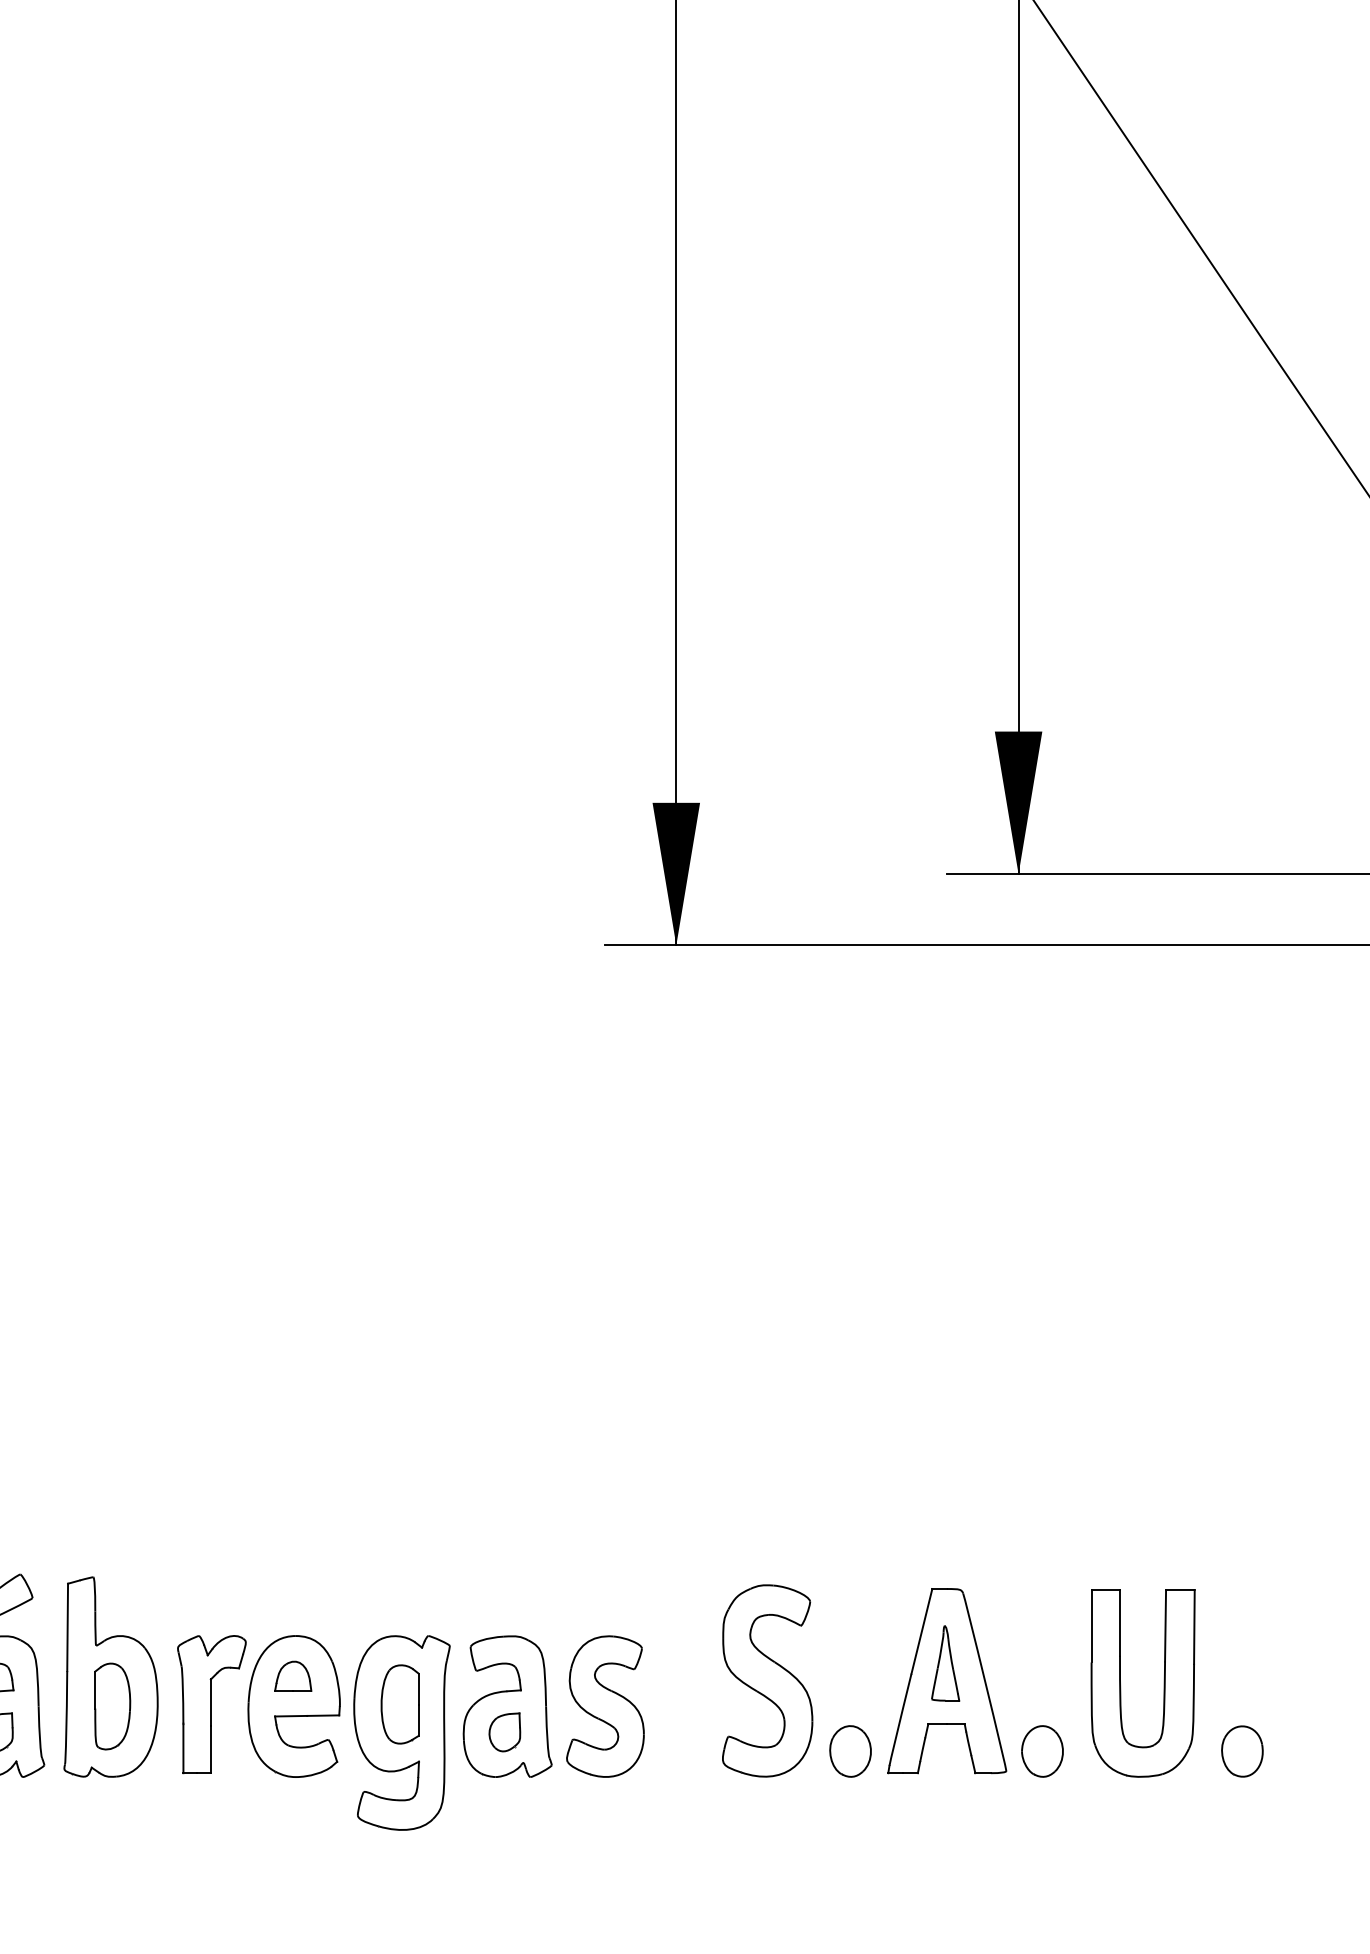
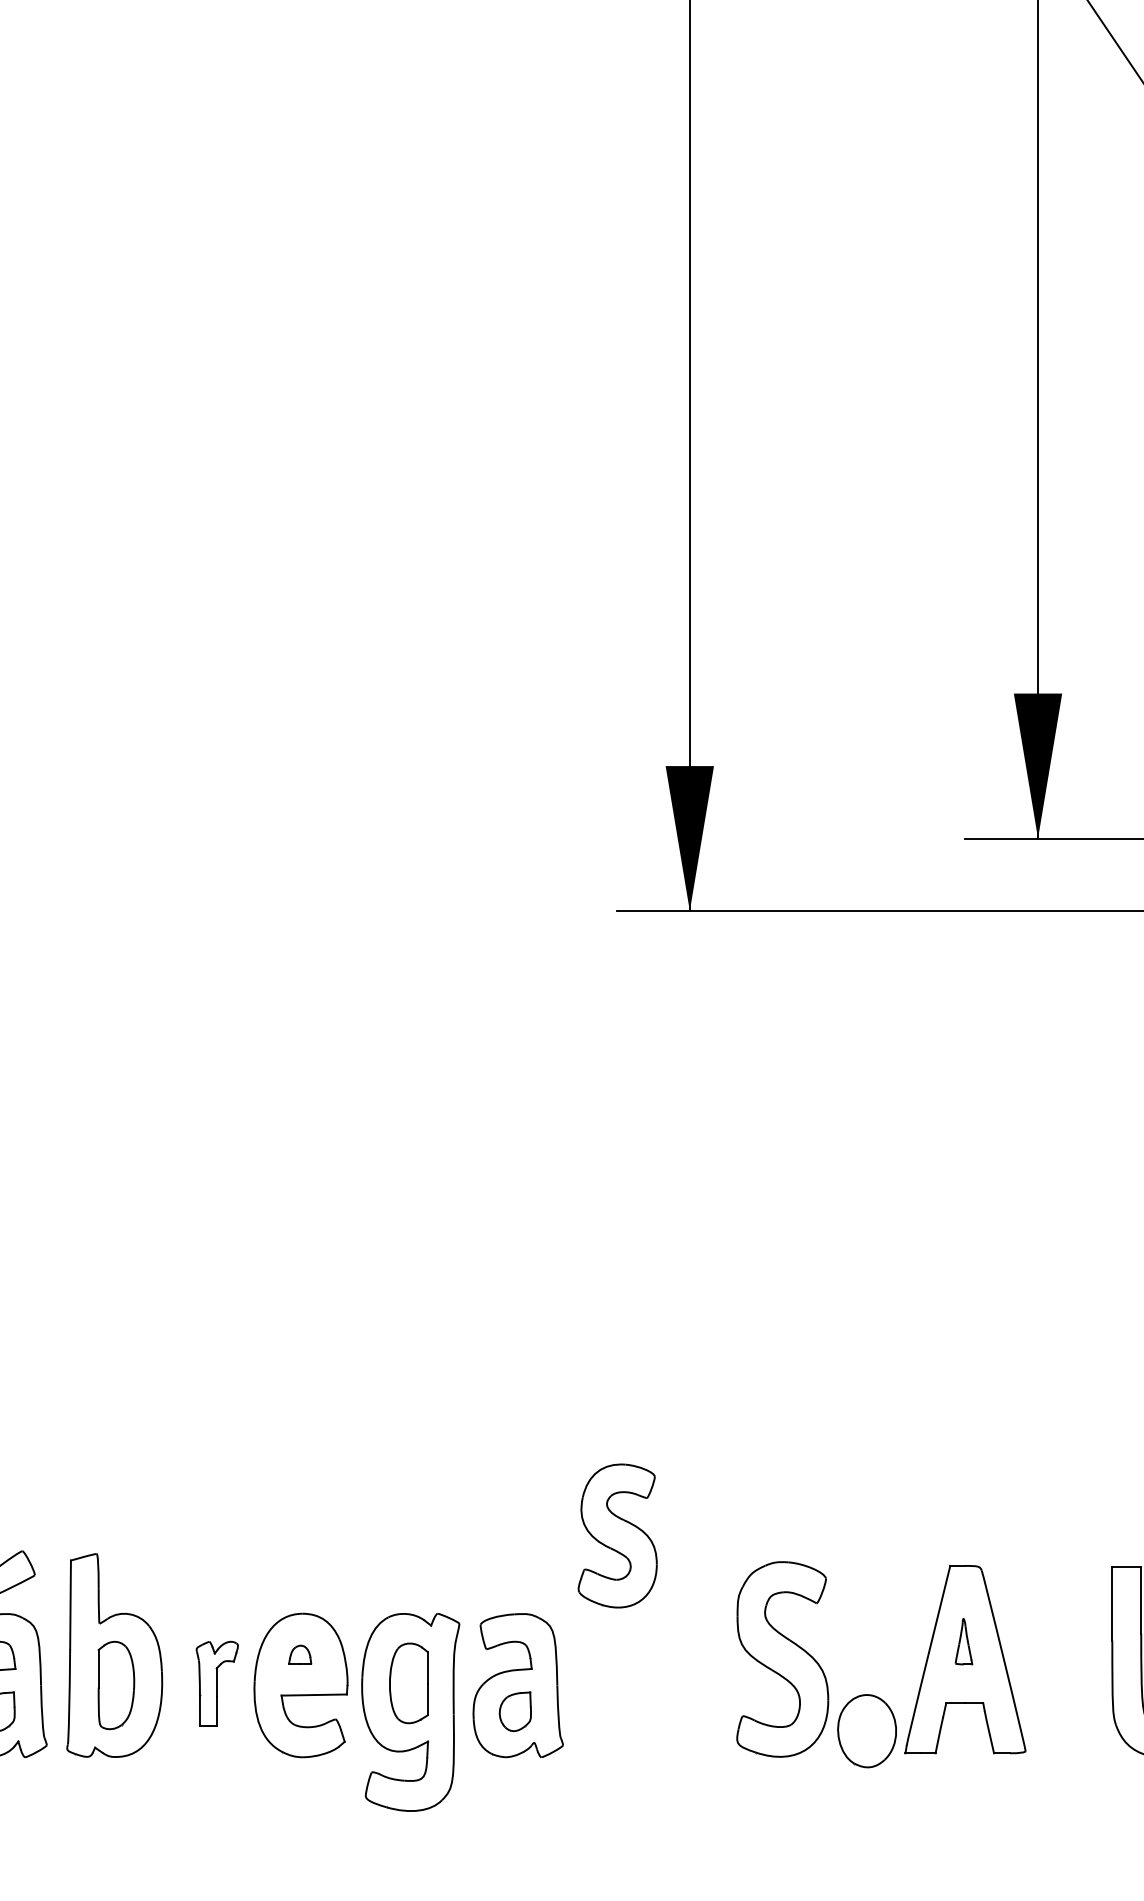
part: (945, 1663) -> (963, 1641), size x0.6
part: (293, 1675) -> (300, 1653), size x0.6
part: (211, 1704) -> (216, 1683), size x0.6
part: (605, 1706) -> (617, 1535), moved
part: (850, 1751) -> (867, 1731), size x1.4
part: (1042, 1751) -> (1062, 1731), removed

